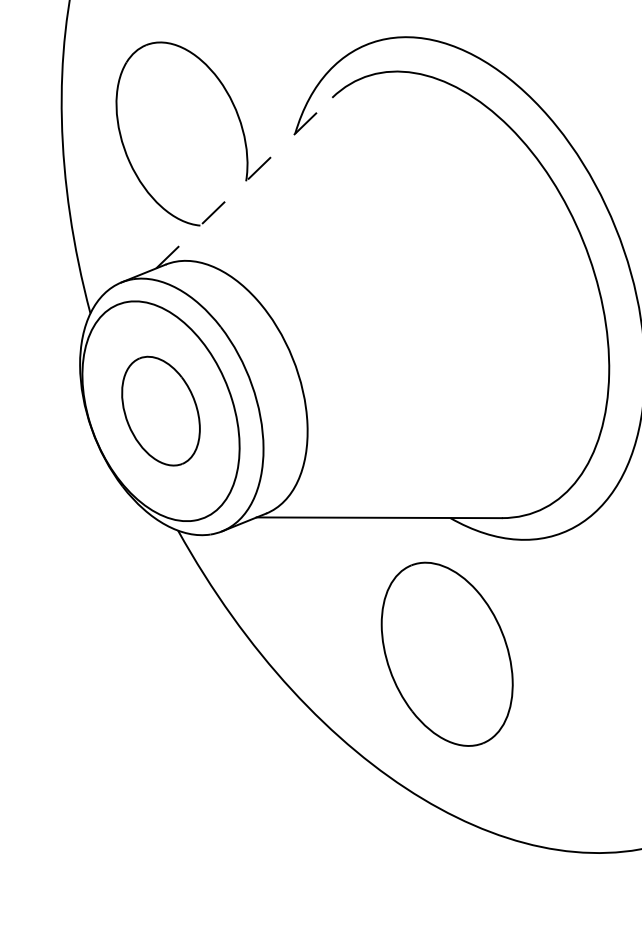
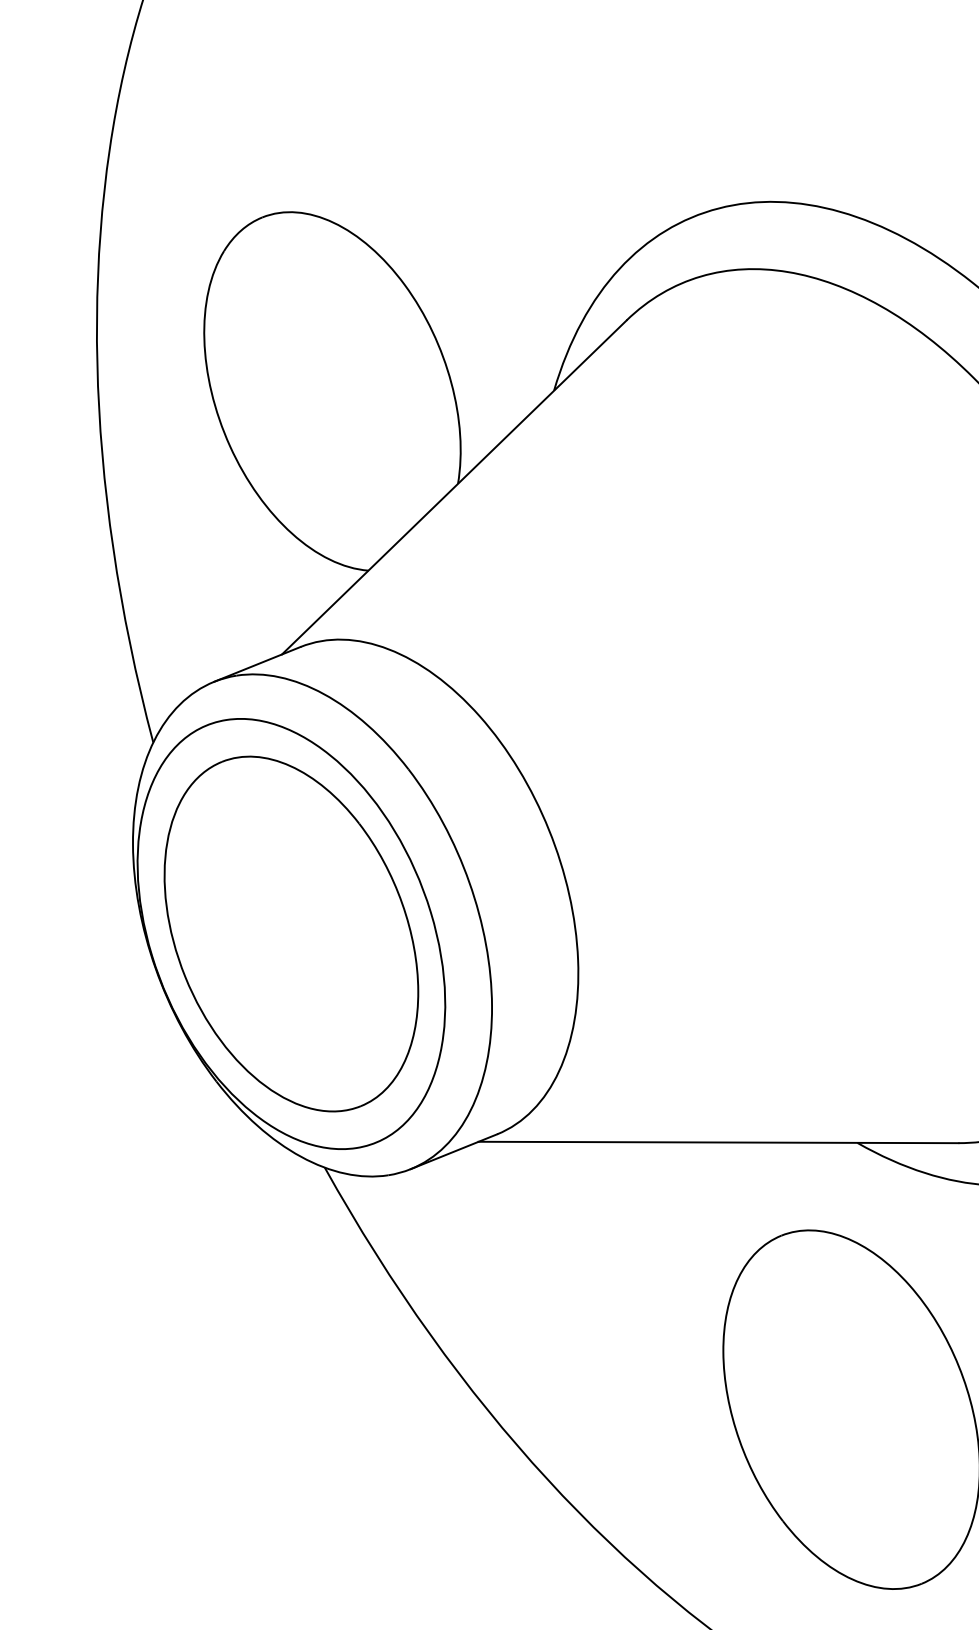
line: (244, 183) -> (454, 488), dashed -> solid
part: (160, 410) -> (290, 932), size x1.67

